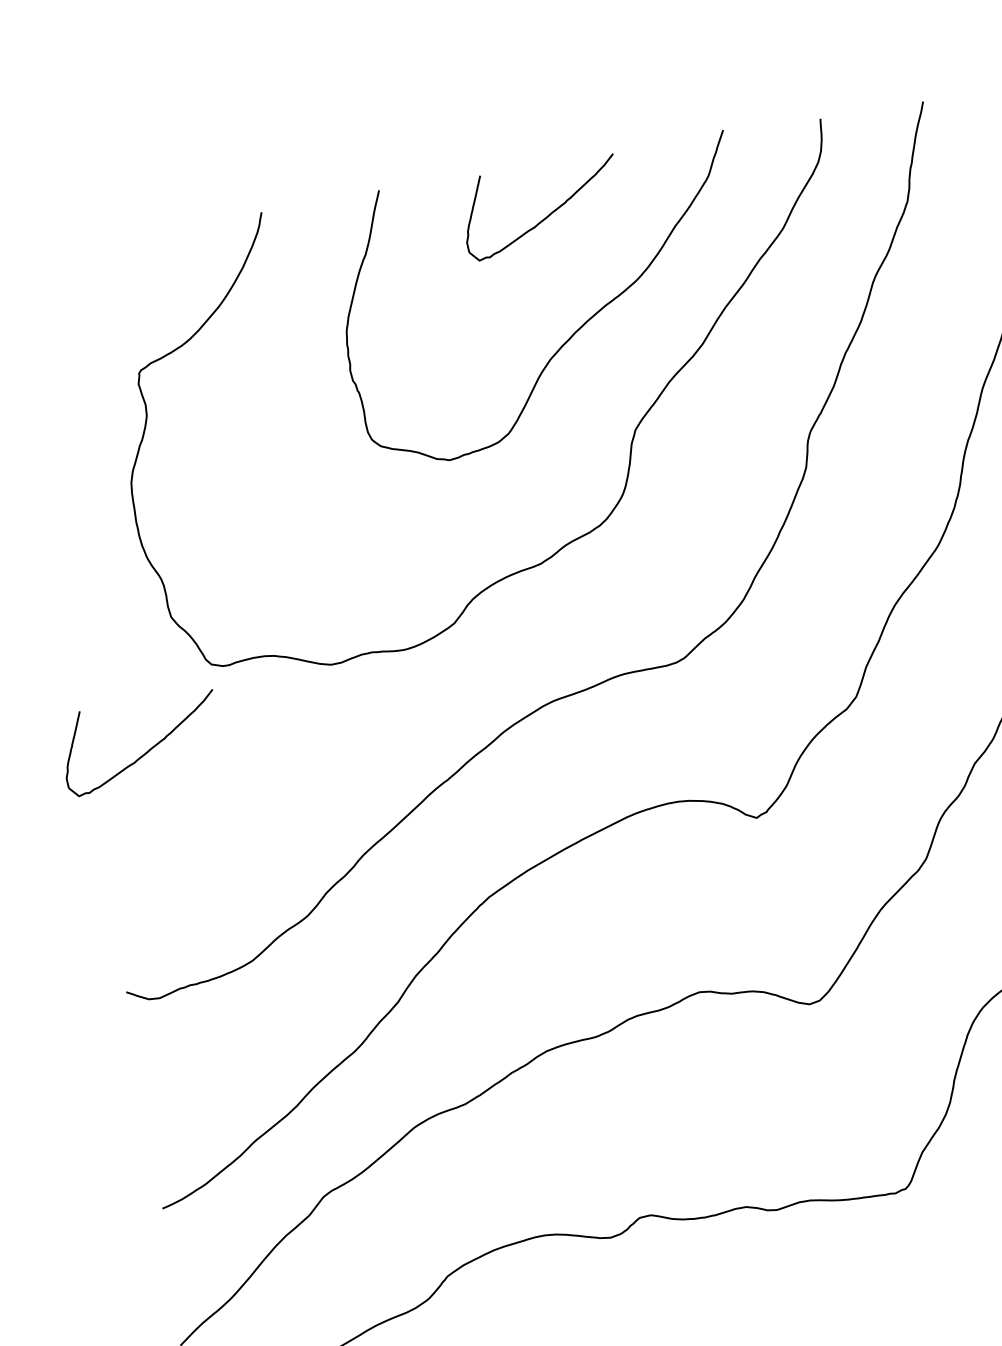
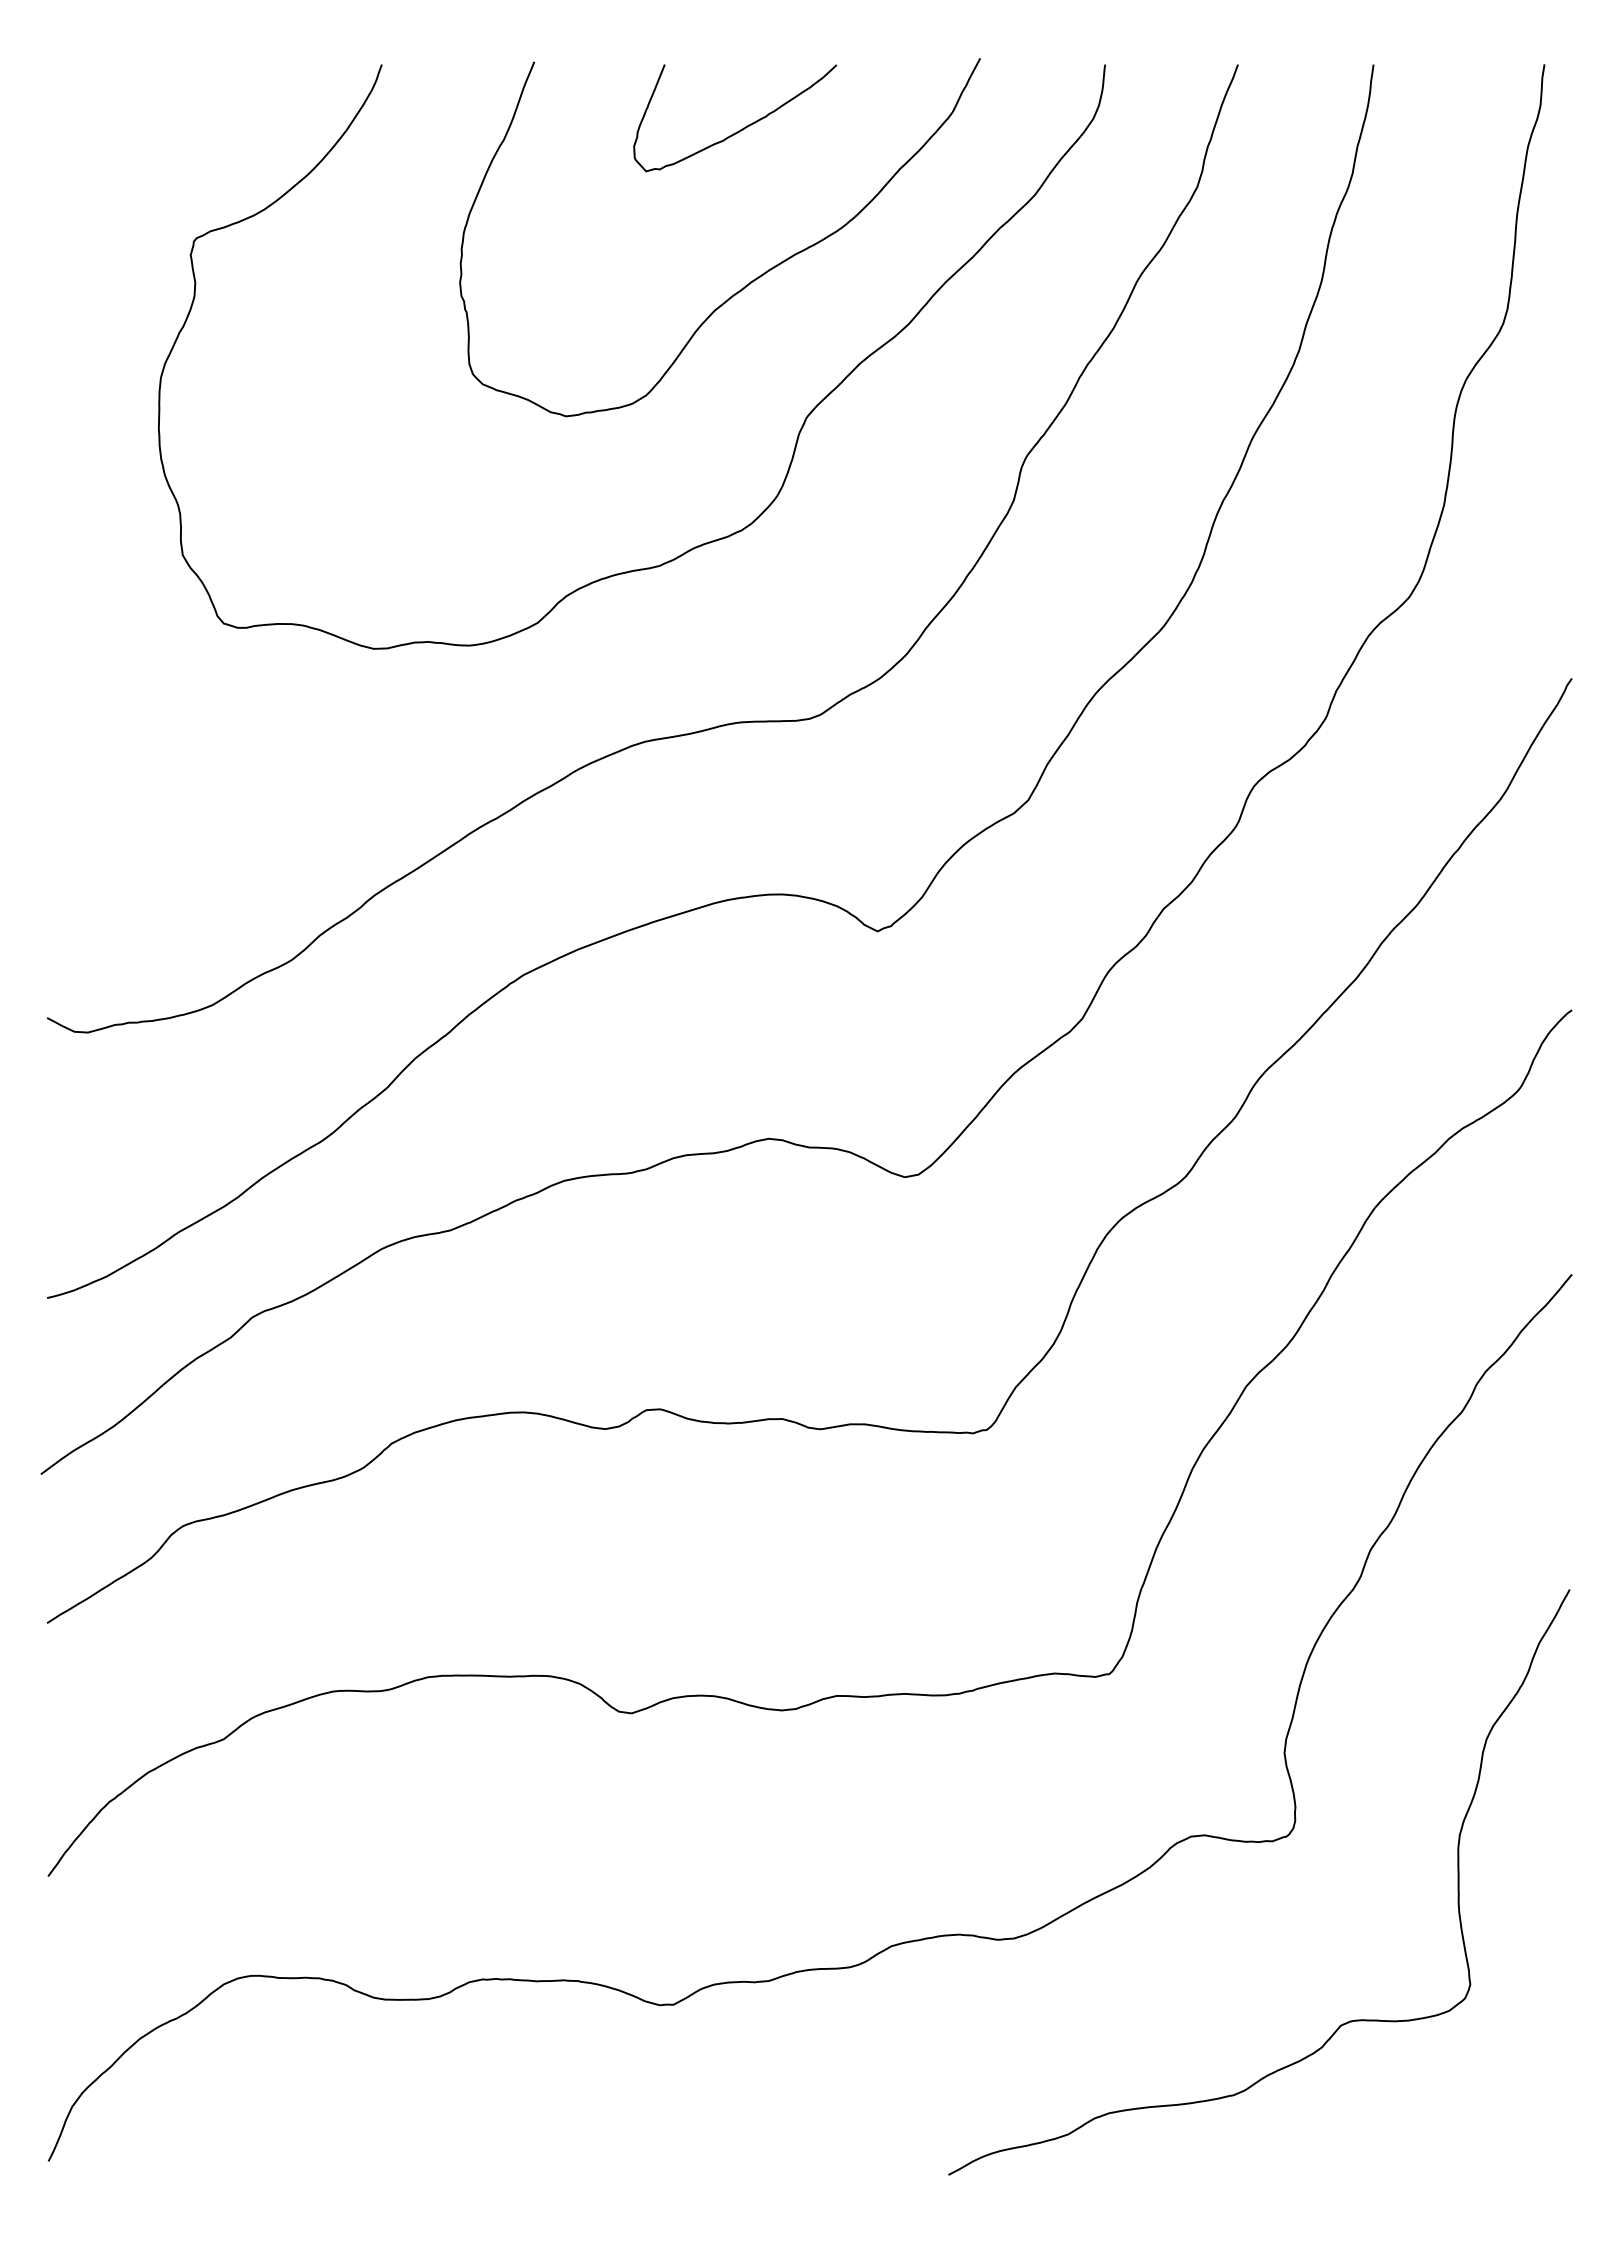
curve: (148, 749) -> (126, 717), removed

